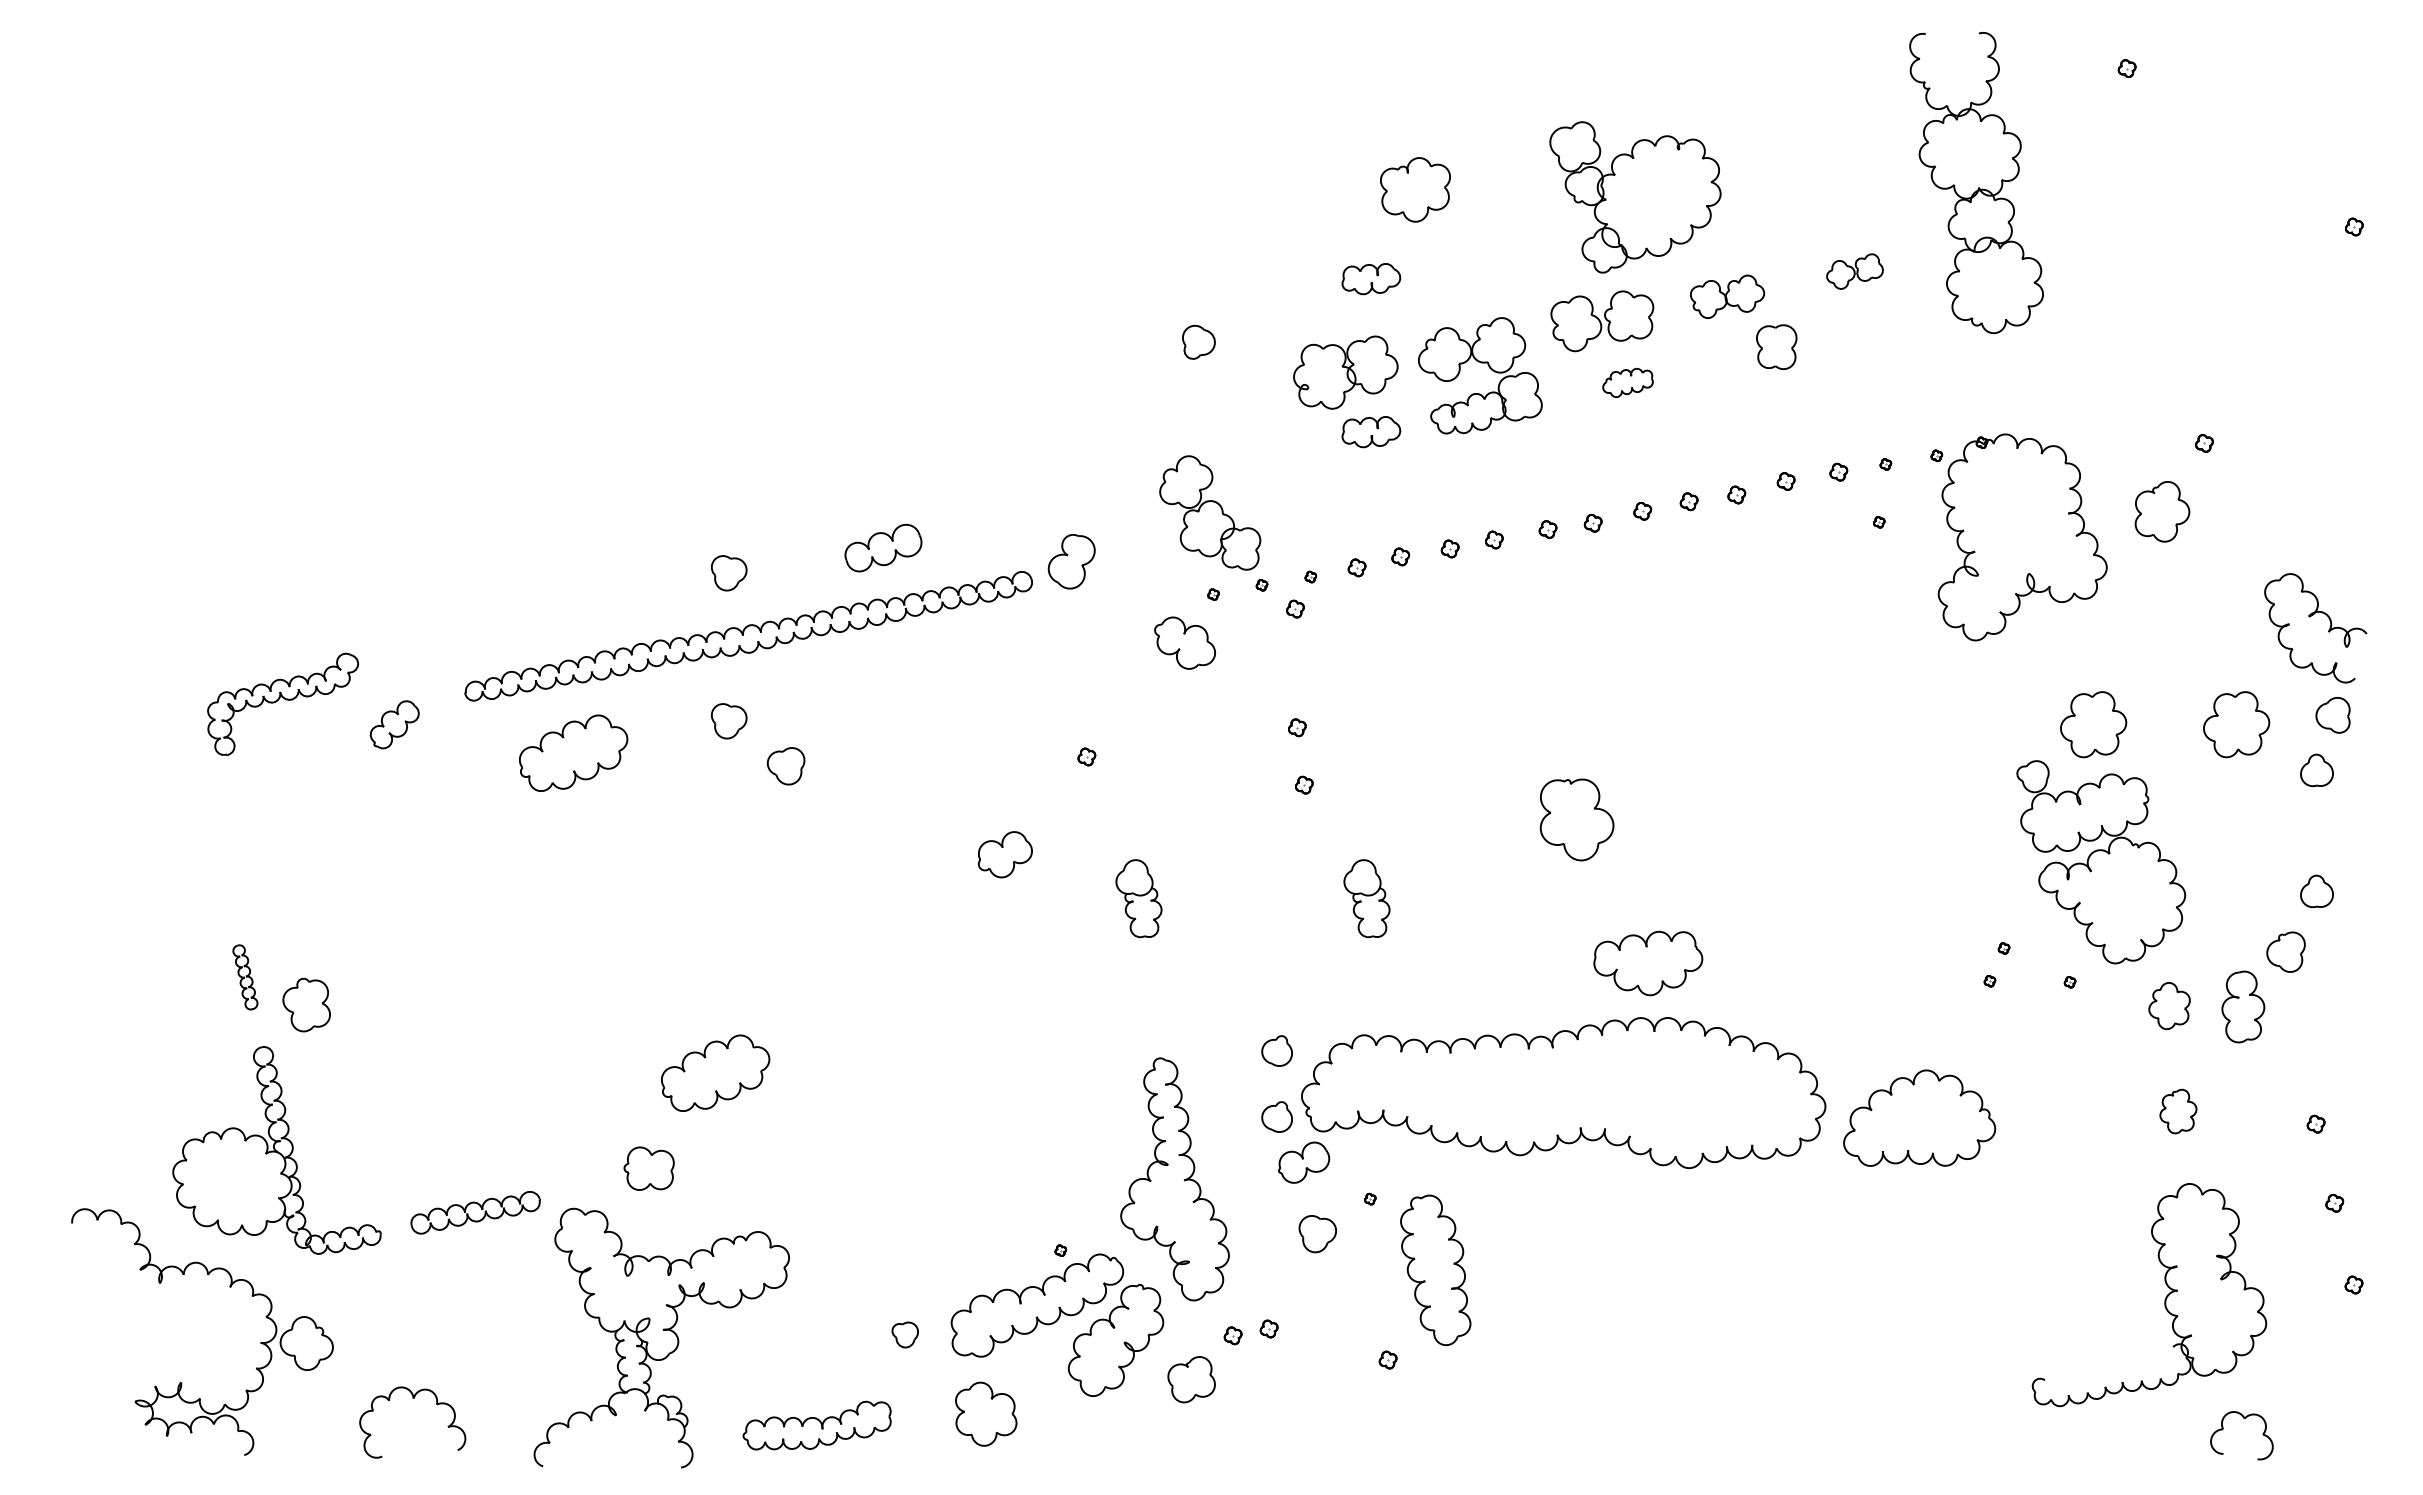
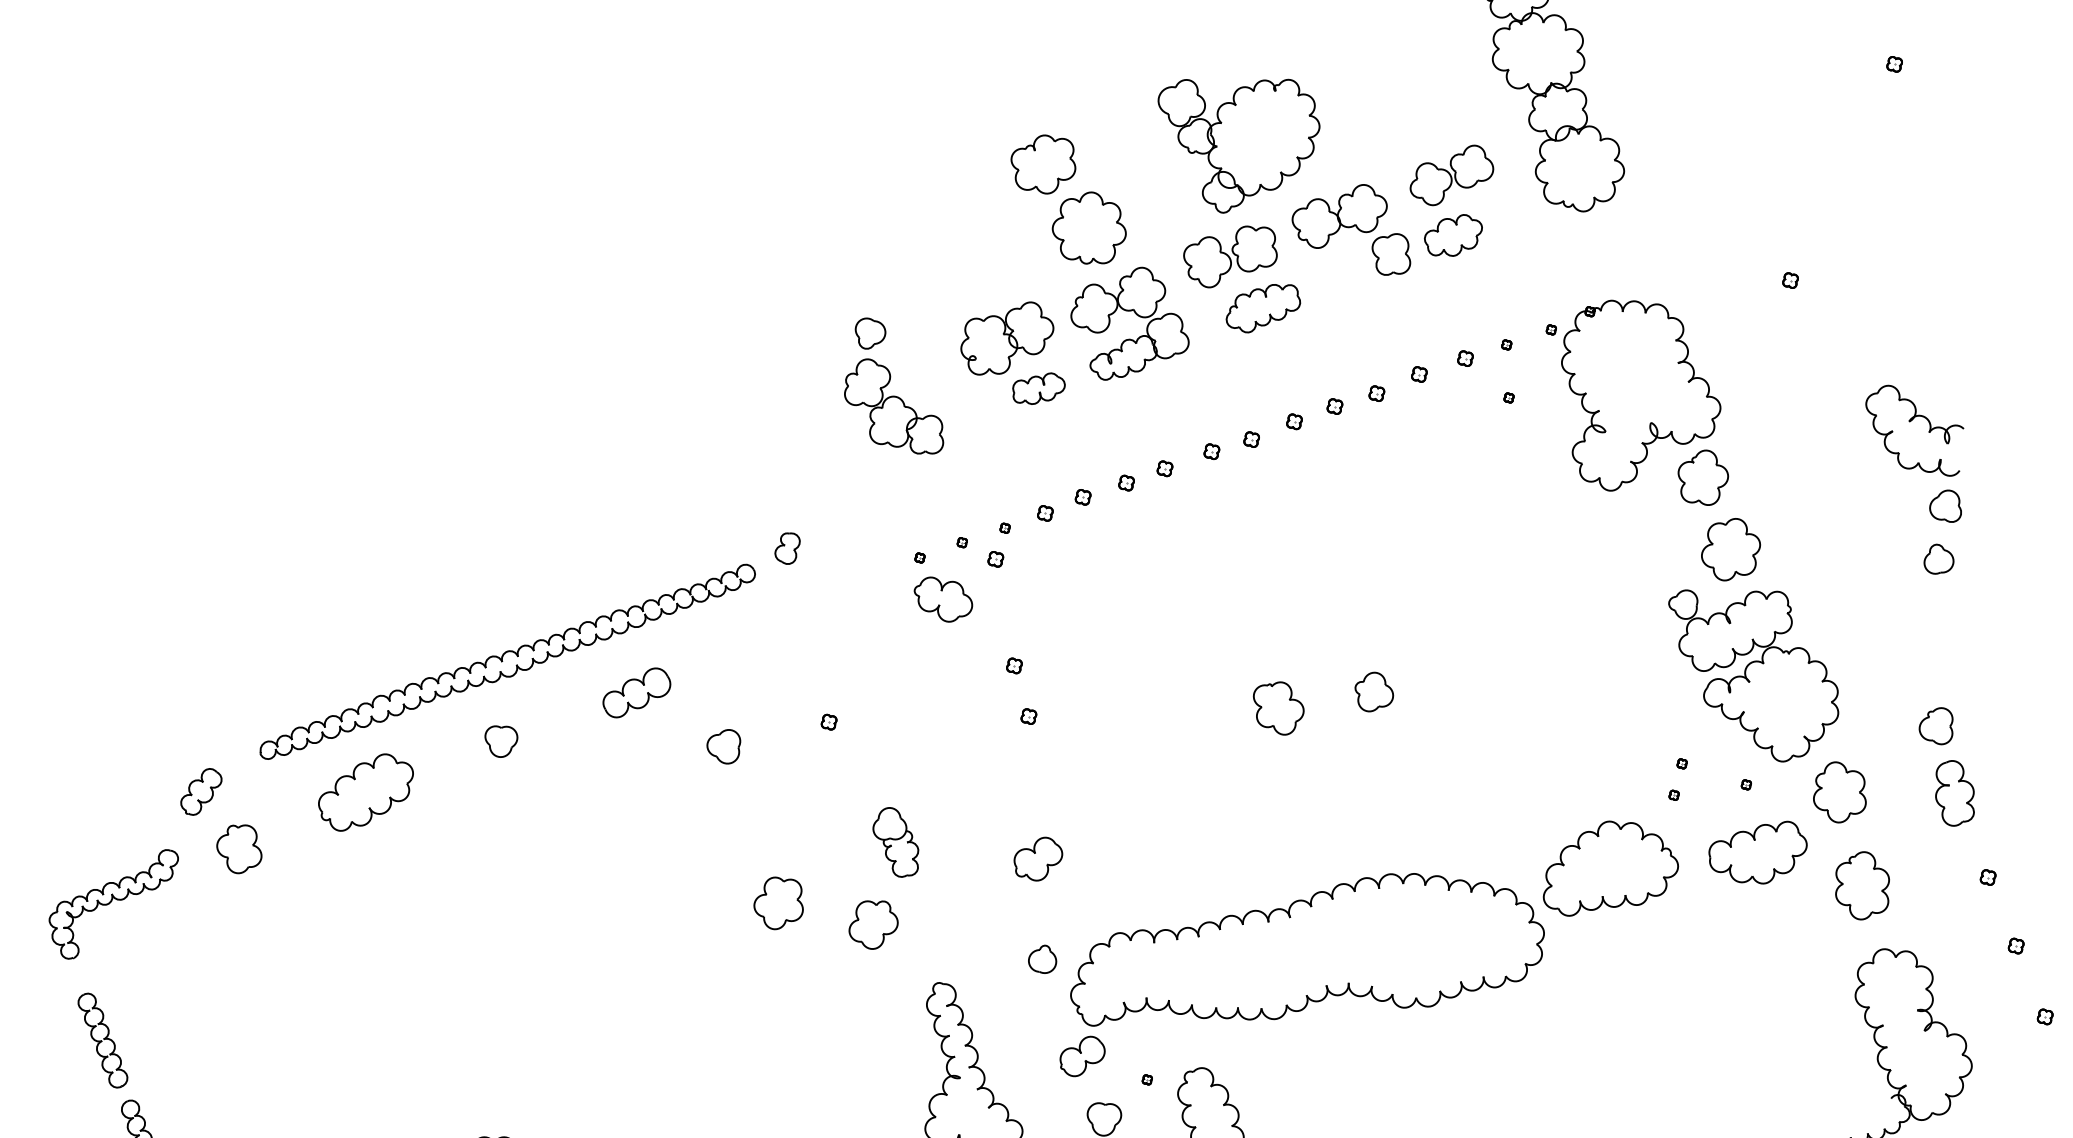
part: (1452, 266) -> (1088, 228), added
part: (1854, 271) -> (1450, 175), size x1.67
part: (1371, 279) -> (1017, 251), removed
part: (1727, 296) -> (1340, 216), size x1.43
part: (1847, 337) -> (1454, 236), added
part: (1627, 382) -> (1262, 307), size x1.67
part: (2162, 511) -> (1703, 478), moved
part: (1210, 512) -> (893, 407), moved
part: (883, 547) -> (636, 692), moved
part: (1071, 561) -> (787, 548), size x0.62
part: (729, 573) -> (481, 607), removed
part: (1184, 642) -> (943, 598), moved
part: (283, 703) -> (116, 903), moved
part: (2236, 724) -> (1859, 529), removed
part: (785, 766) -> (723, 747), moved
part: (1682, 817) -> (1373, 691), added
part: (1577, 819) -> (1279, 708), size x0.71
part: (1004, 854) -> (1037, 859), moved
part: (2316, 891) -> (1955, 667), removed
part: (1366, 898) -> (1101, 809), removed
part: (1001, 944) -> (779, 903), added
part: (1648, 963) -> (1758, 855), moved
part: (245, 977) -> (103, 1040), size x1.67
part: (1099, 983) -> (872, 924), added
part: (306, 1004) -> (238, 848), moved
part: (2169, 1005) -> (1839, 791), size x1.43
part: (2243, 1006) -> (1954, 792), moved
part: (715, 1072) -> (539, 1059), removed
part: (2178, 1111) -> (1862, 885), size x1.67
part: (1276, 1116) -> (1051, 1018), removed
part: (1919, 1117) -> (1608, 865), moved

